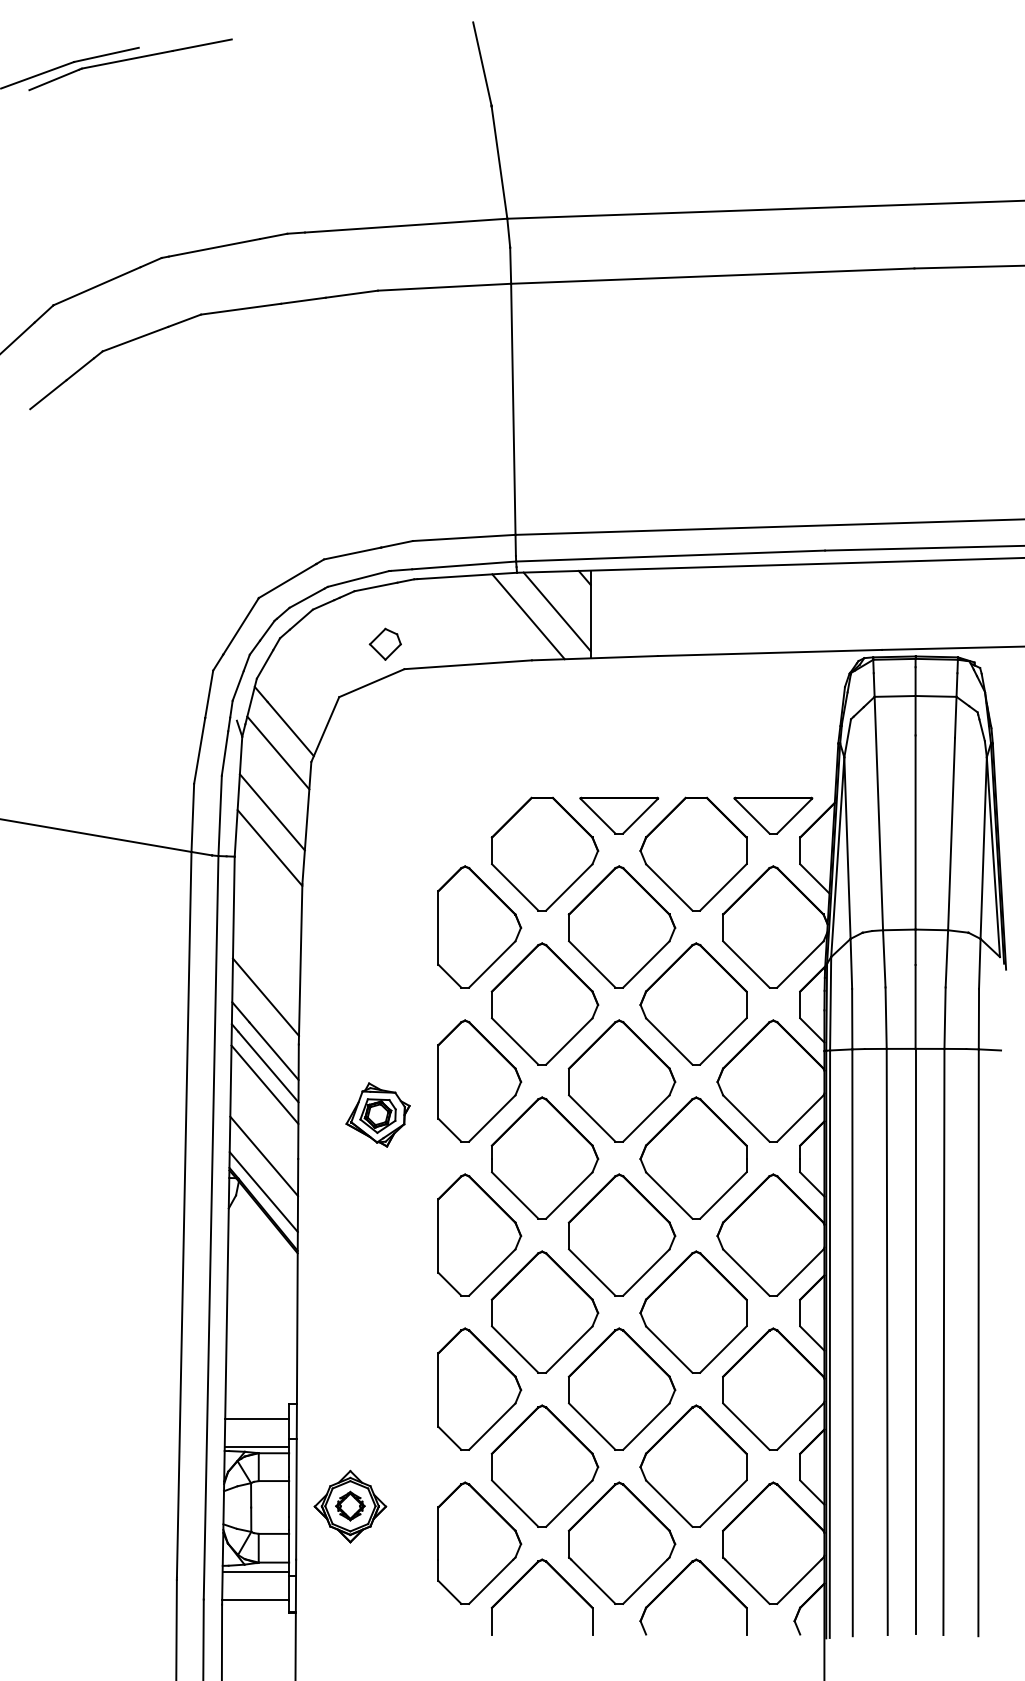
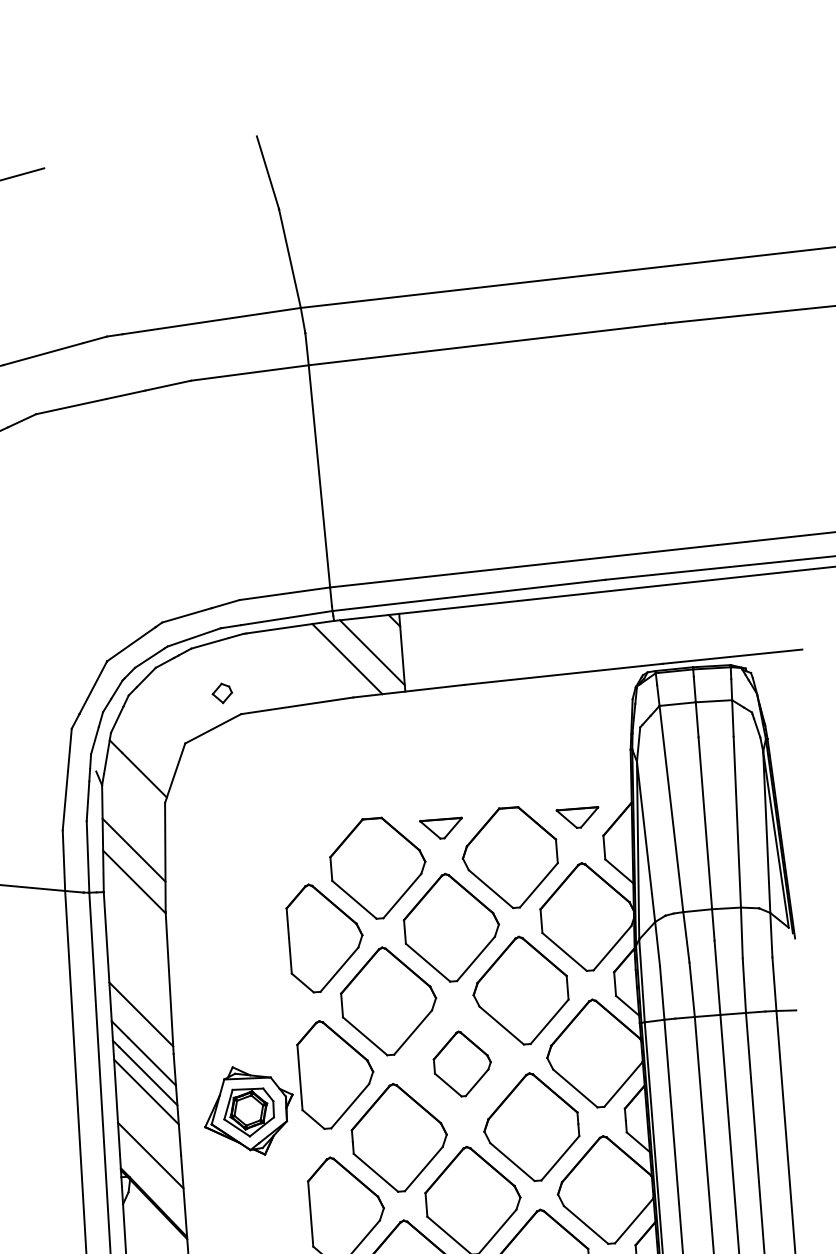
part: (384, 643) -> (221, 692), size x0.7
line: (278, 752) -> (135, 796), removed
part: (619, 815) -> (441, 828), size x0.6
part: (773, 815) -> (578, 818), size x0.6
part: (621, 1080) -> (462, 1063), size x0.6
part: (377, 1114) -> (248, 1110), size x1.6
line: (263, 1191) -> (152, 1186), removed

